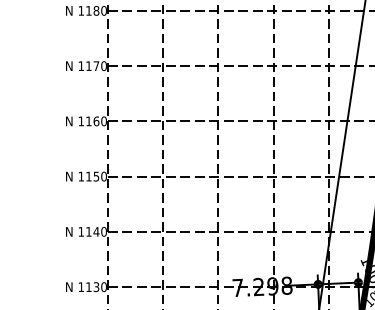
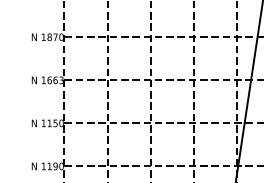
text: (88, 66) -> (49, 37), 1170 -> 1870
text: (96, 121) -> (55, 80), 1160 -> 1663
text: (96, 231) -> (55, 166), 1140 -> 1190

